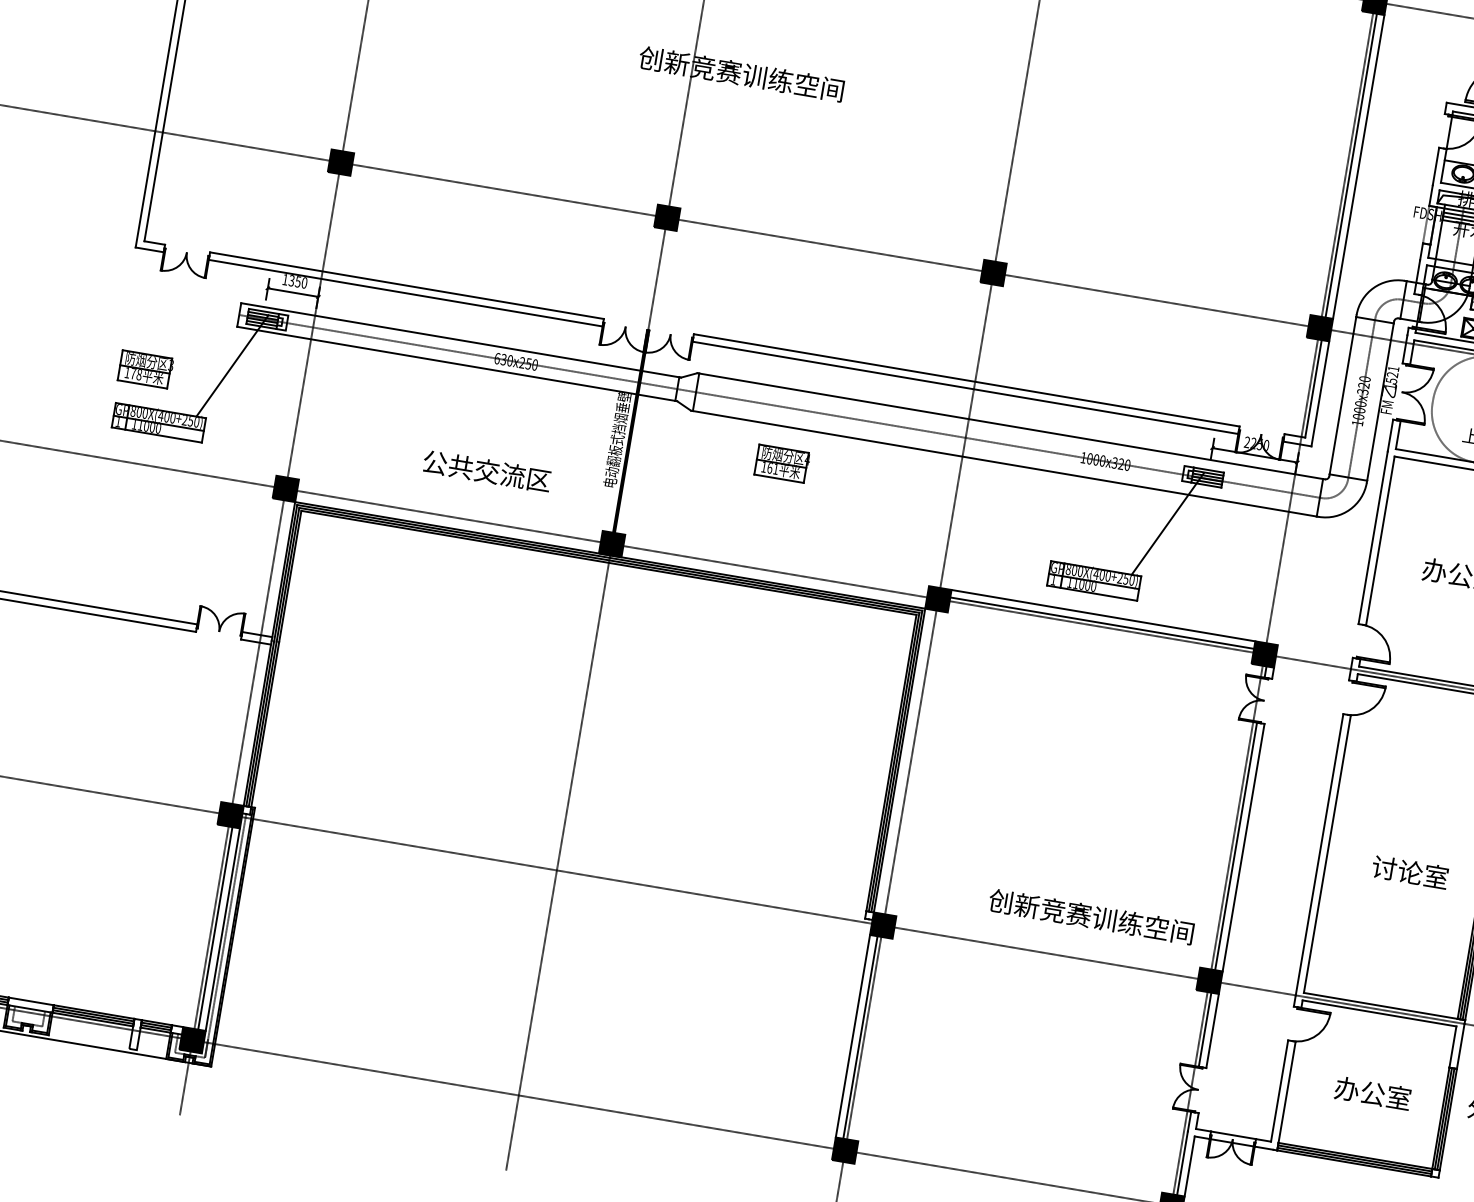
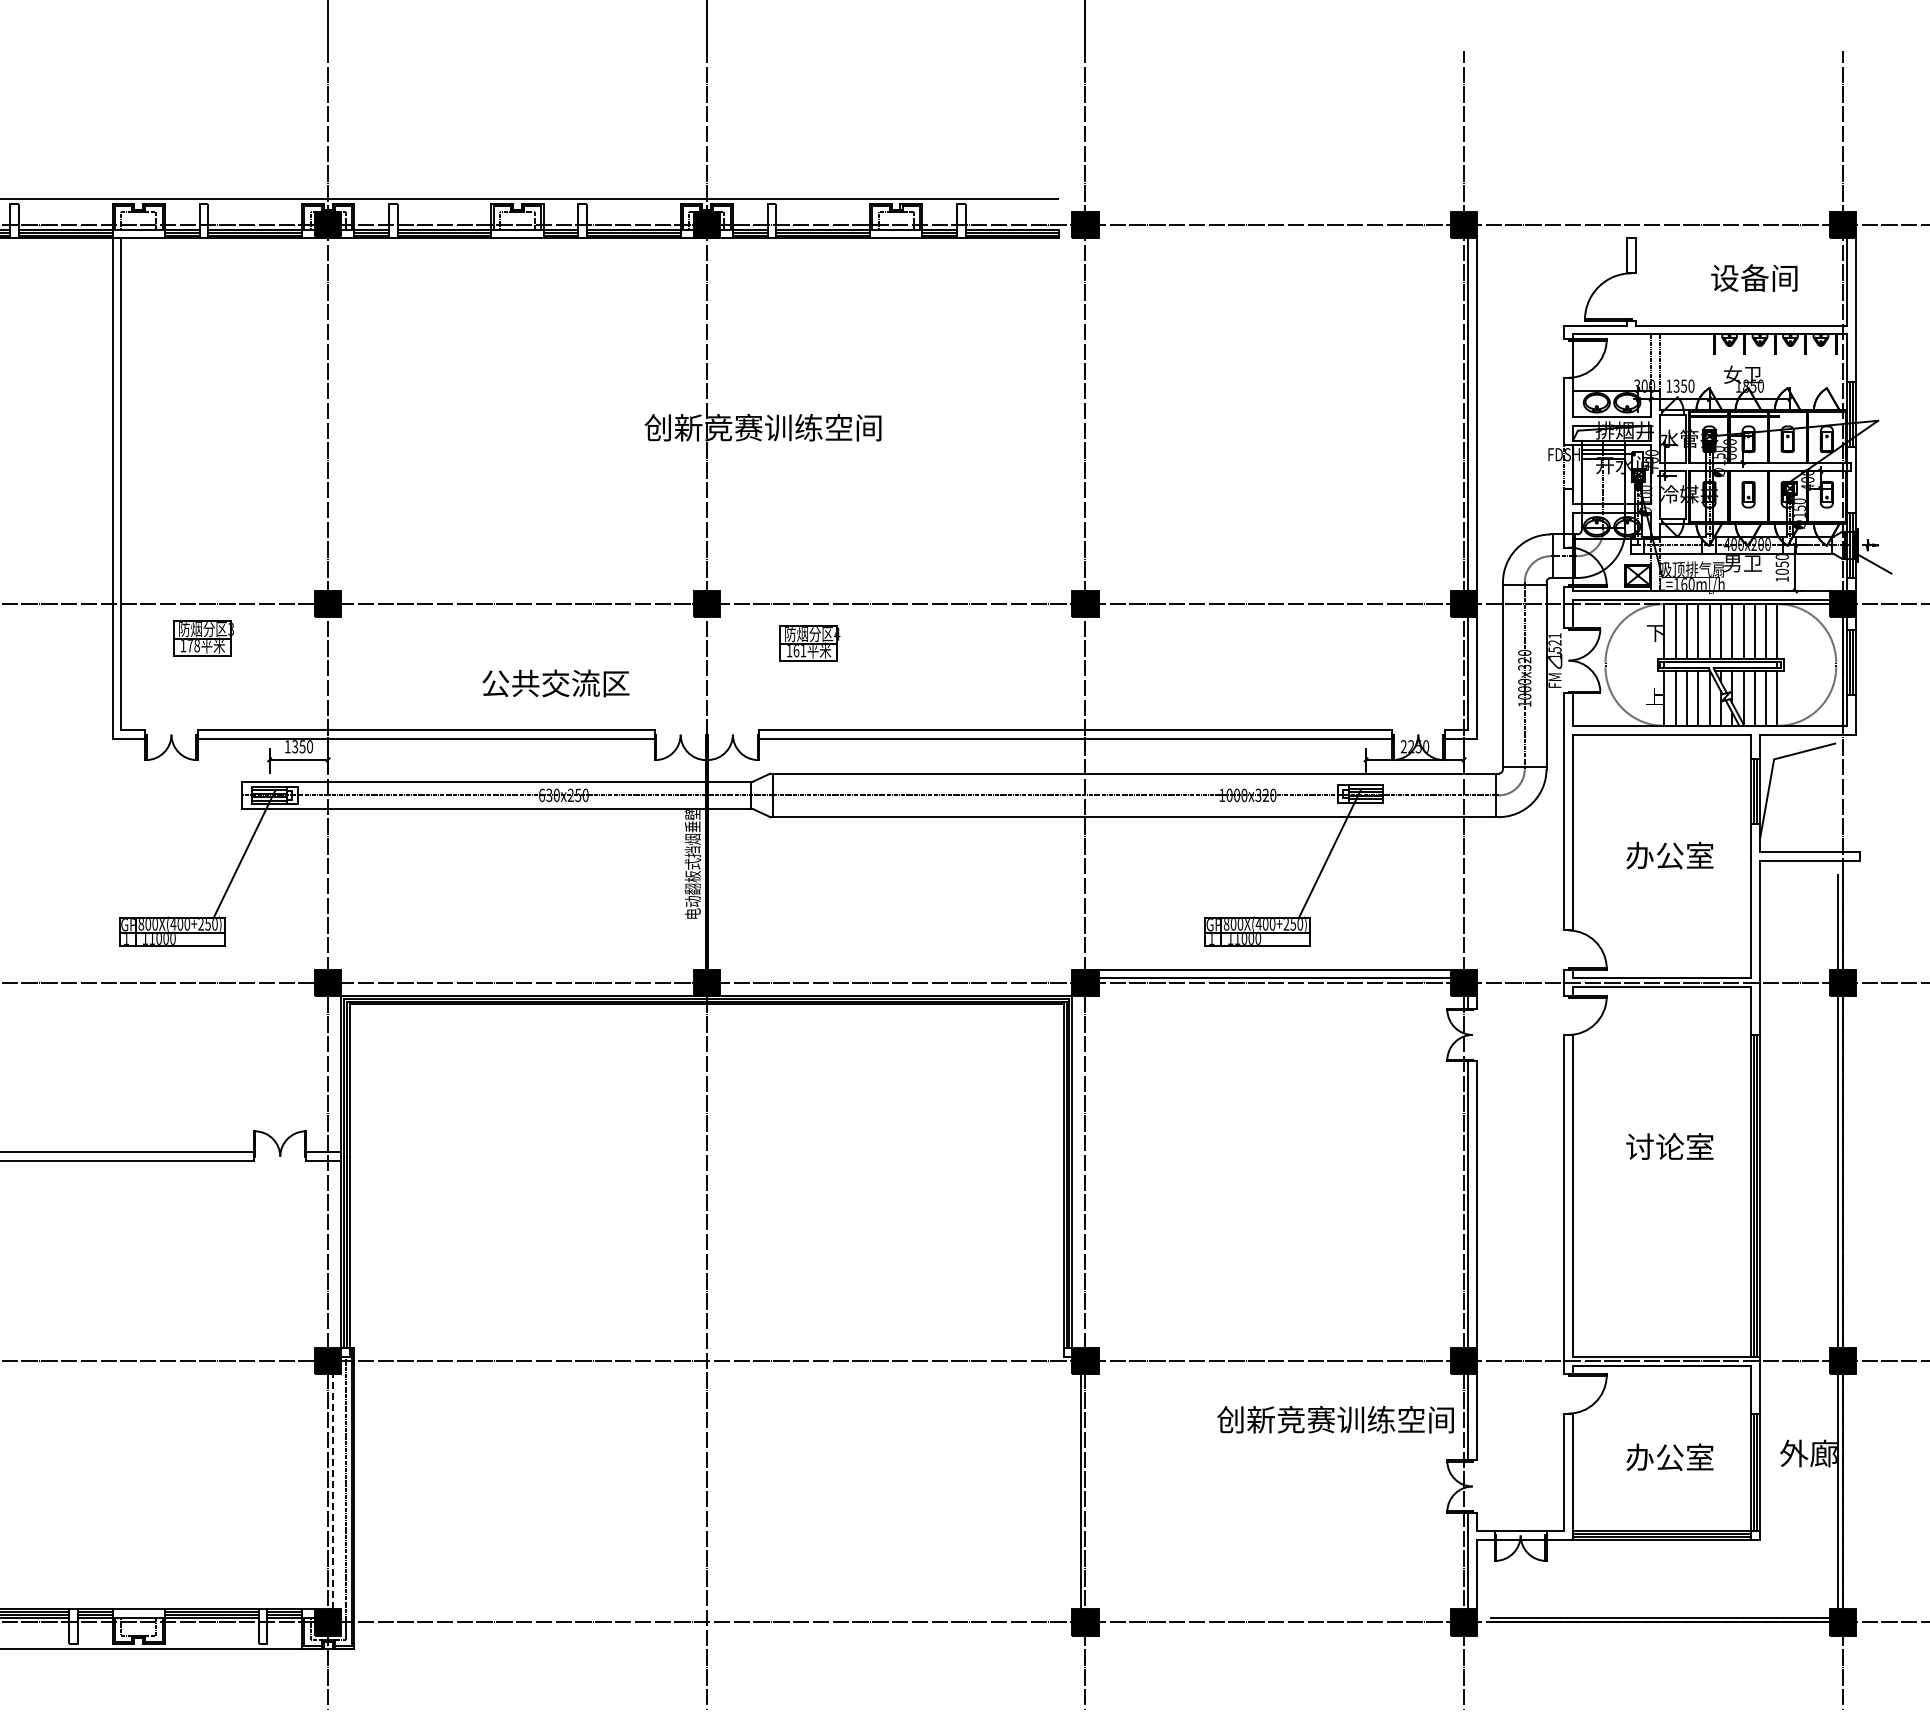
part: (145, 369) -> (203, 638), moved
part: (782, 463) -> (809, 643), moved
text: (486, 471) -> (555, 683), moved
text: (1409, 872) -> (1669, 1146), moved
text: (1091, 916) -> (1335, 1419), moved
line: (215, 928) -> (332, 1491), solid -> dashed
line: (223, 929) -> (341, 1491), removed
line: (853, 1035) -> (1072, 1491), removed

